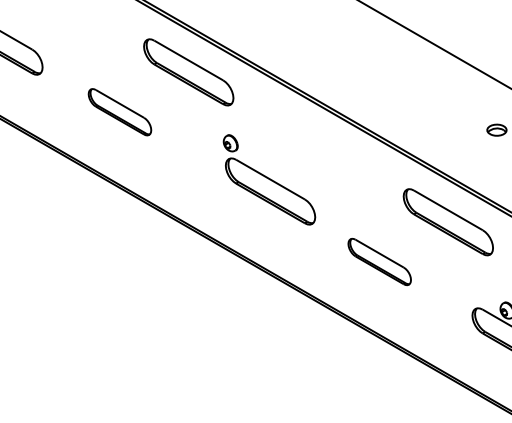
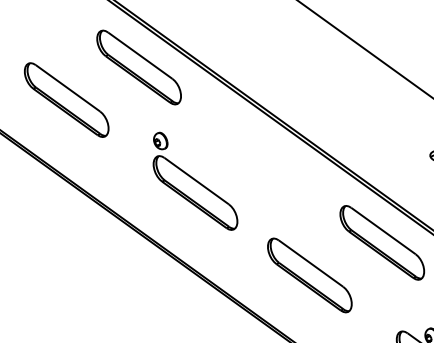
part: (119, 112) -> (66, 100), size x1.43
part: (269, 179) -> (195, 180), moved
part: (379, 261) -> (309, 274), size x1.43

